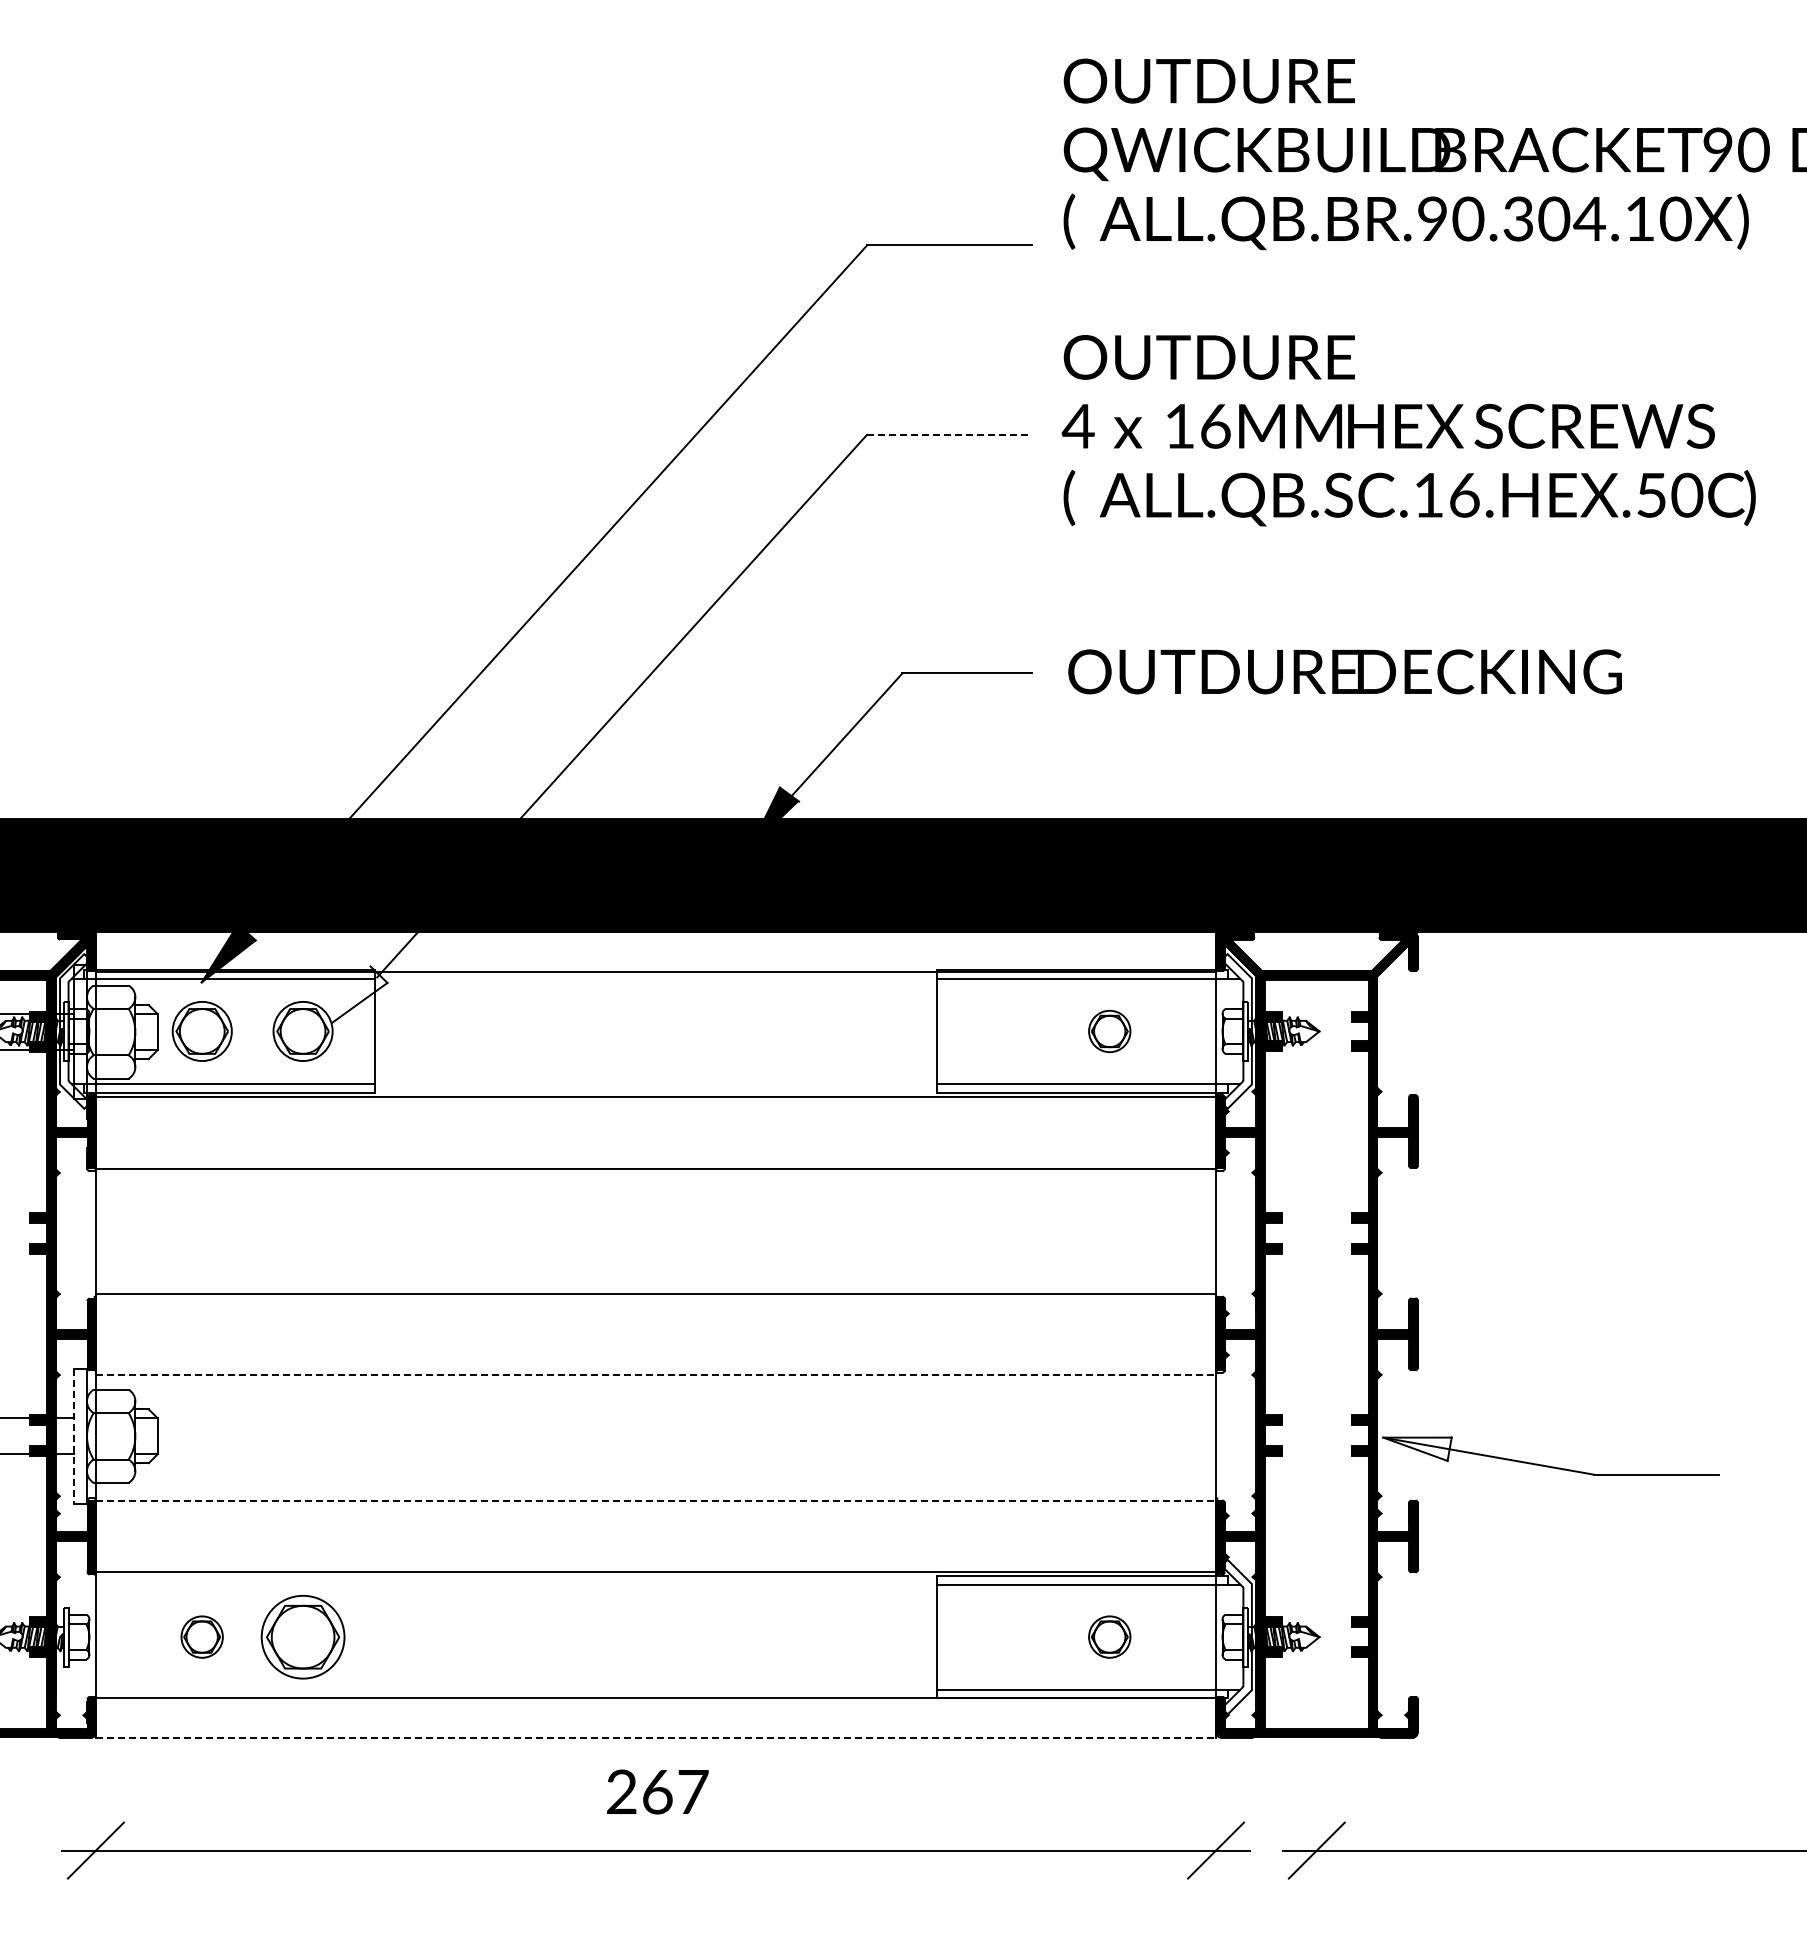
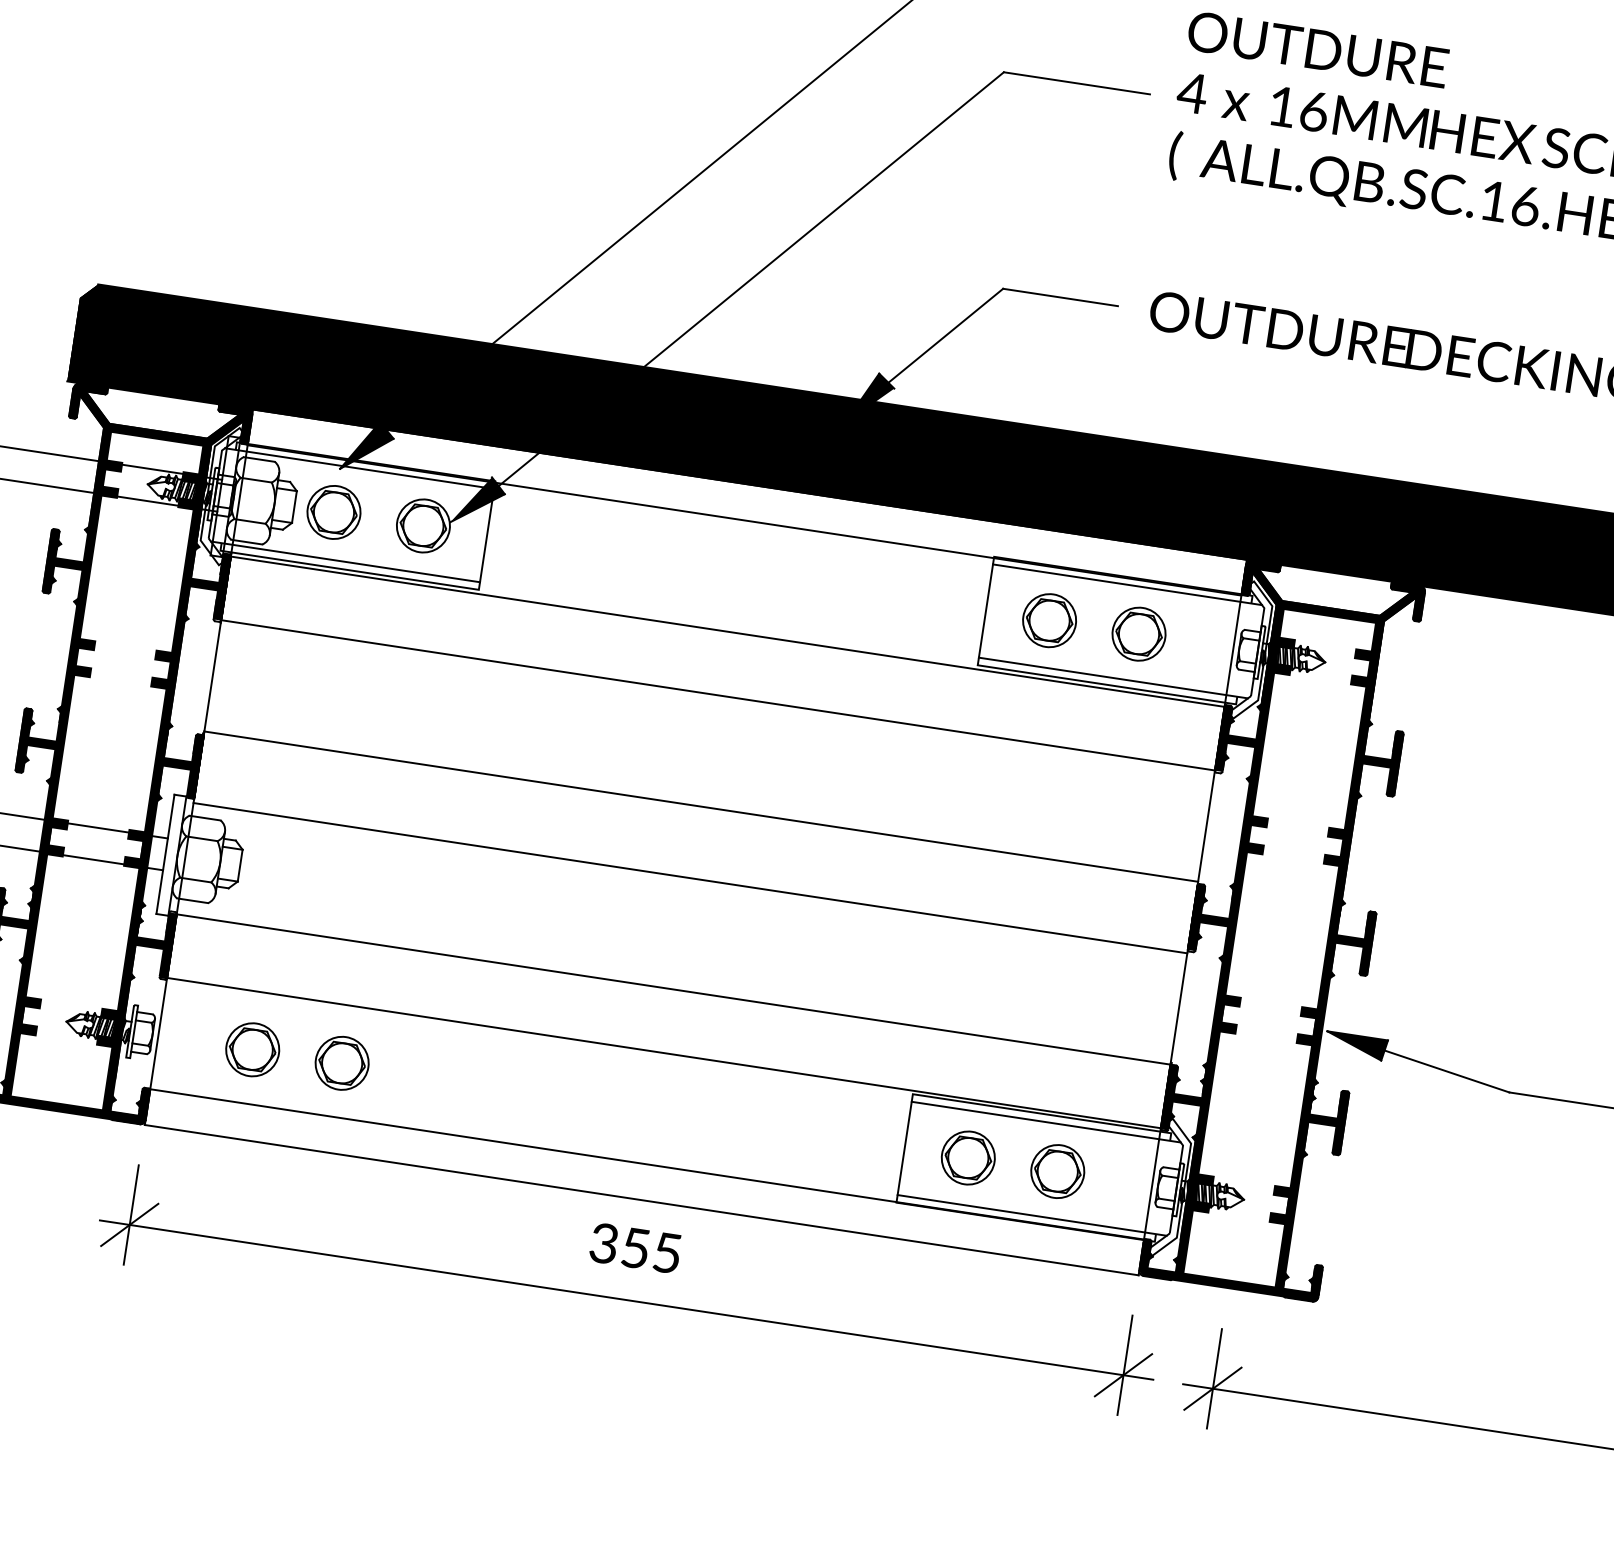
line: (949, 434) -> (1077, 83), dashed -> solid
fill: (359, 994) -> (478, 500), added
part: (1008, 1031) -> (1049, 620), added
part: (1109, 1031) -> (1138, 634), size x1.43
line: (656, 1375) -> (690, 878), dashed -> solid
line: (73, 1436) -> (165, 854), dashed -> solid
fill: (1417, 1448) -> (1356, 1045), added
line: (656, 1500) -> (674, 989), dashed -> solid
part: (201, 1636) -> (252, 1049), size x1.43
part: (302, 1636) -> (341, 1062), size x0.71
part: (1008, 1636) -> (968, 1157), added
part: (1109, 1636) -> (1057, 1170), size x1.43
line: (656, 1737) -> (642, 1199), dashed -> solid
text: (657, 1792) -> (635, 1248), 267 -> 355
line: (95, 1839) -> (130, 1215), added
line: (1216, 1839) -> (1125, 1365), added
line: (1316, 1839) -> (1214, 1378), added

